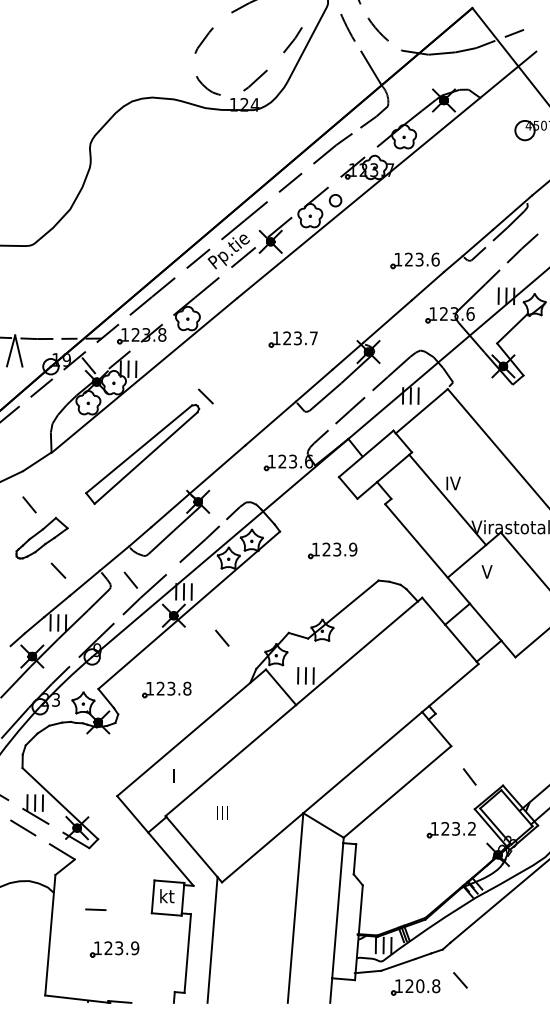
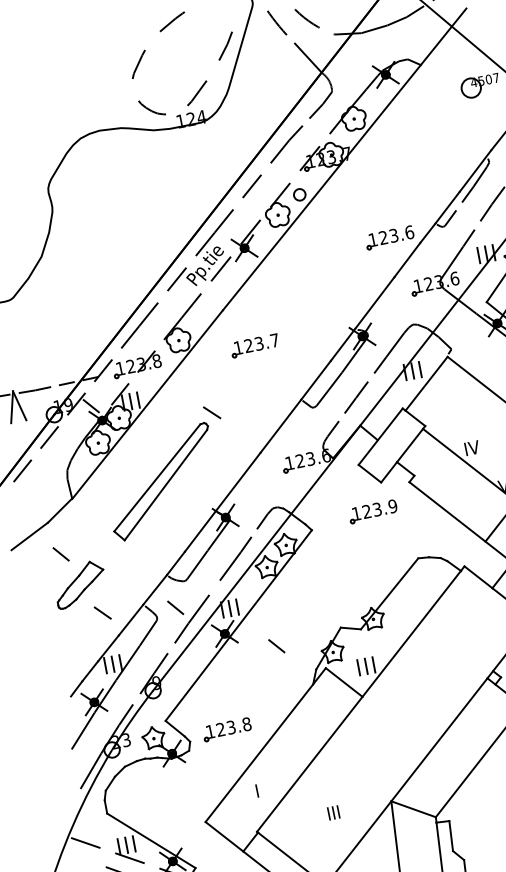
part: (292, 339) -> (254, 345), moved
part: (332, 550) -> (372, 511), moved
part: (166, 689) -> (226, 729), moved
text: (222, 812) -> (333, 812), moved

